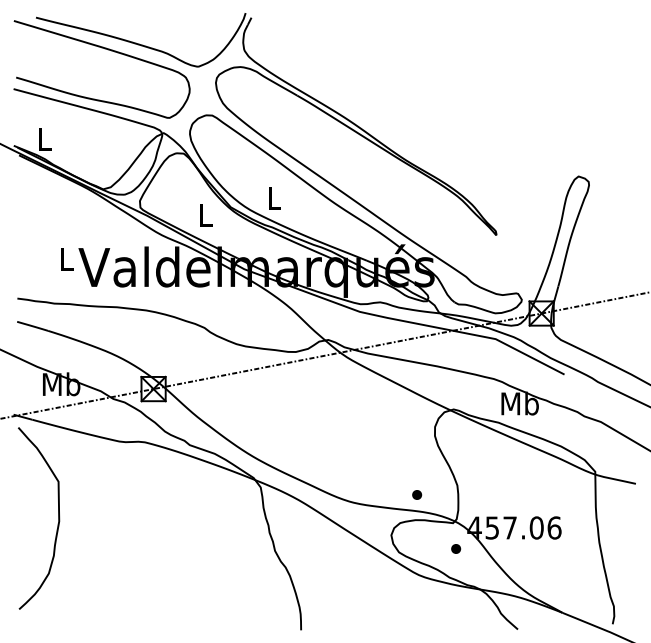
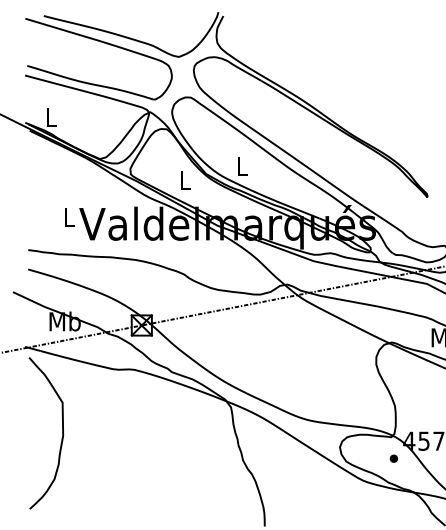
part: (417, 494) -> (361, 413), removed

